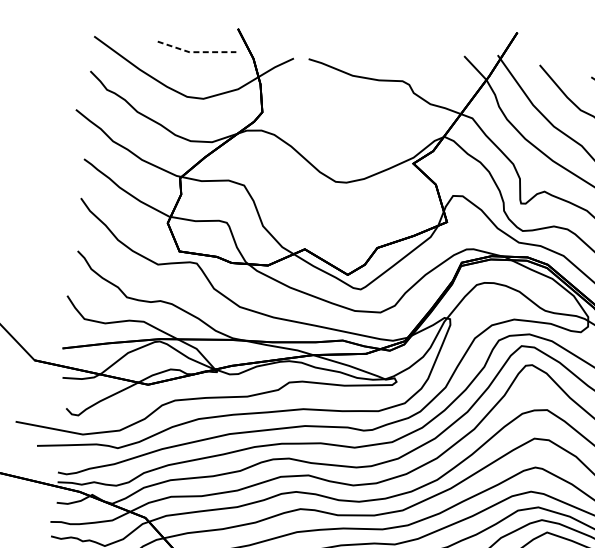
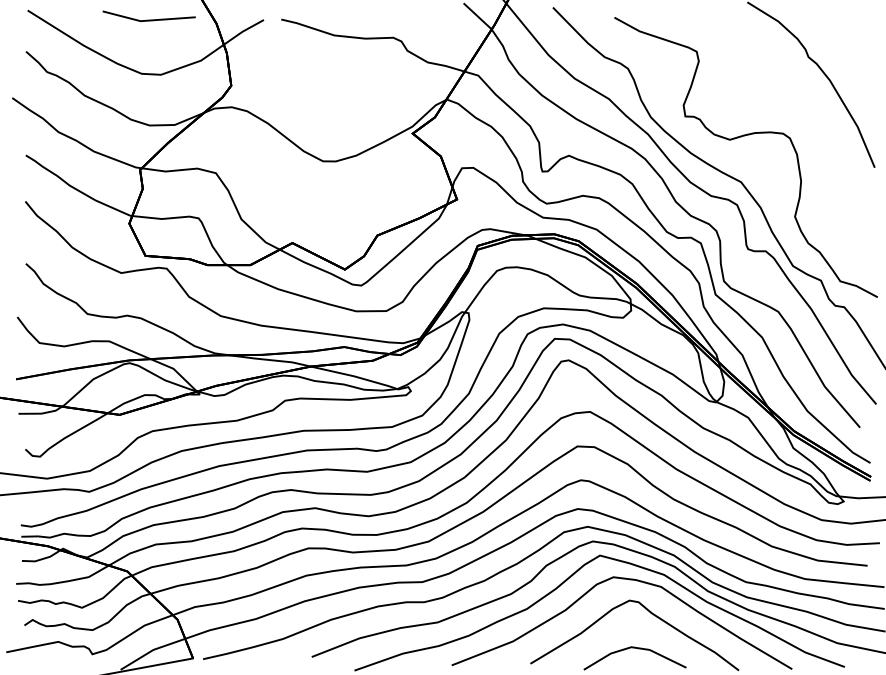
line: (196, 52) -> (148, 20), dashed -> solid

